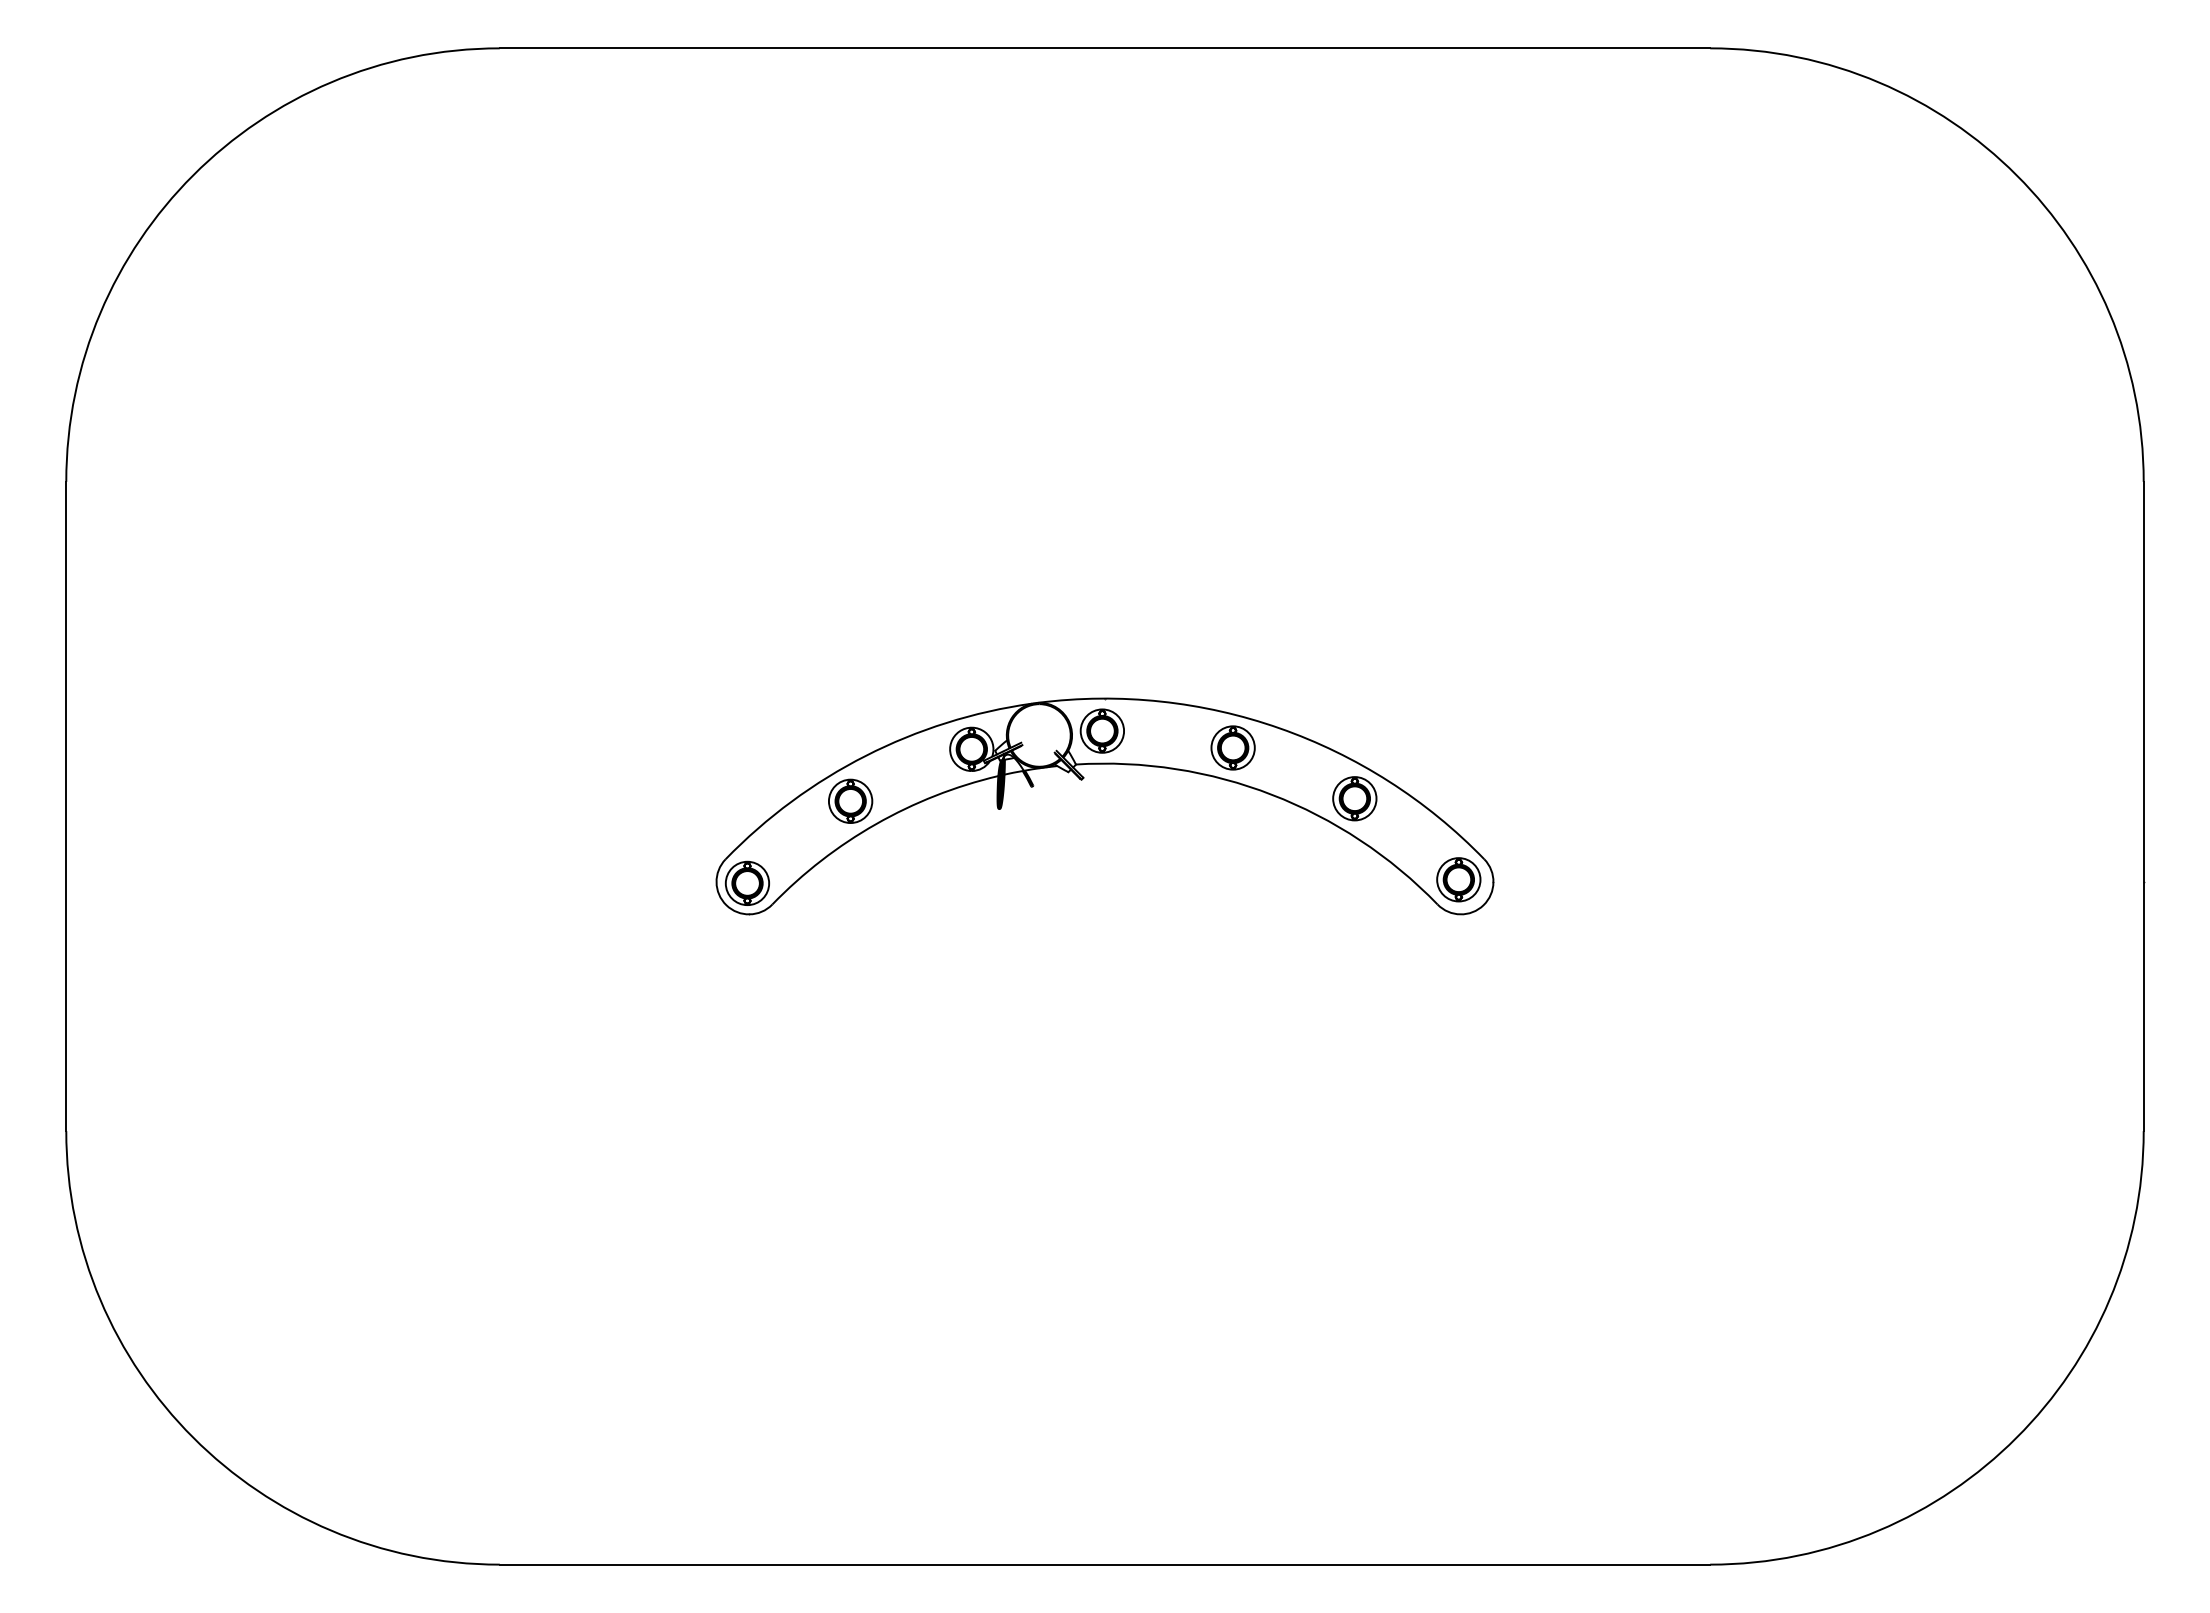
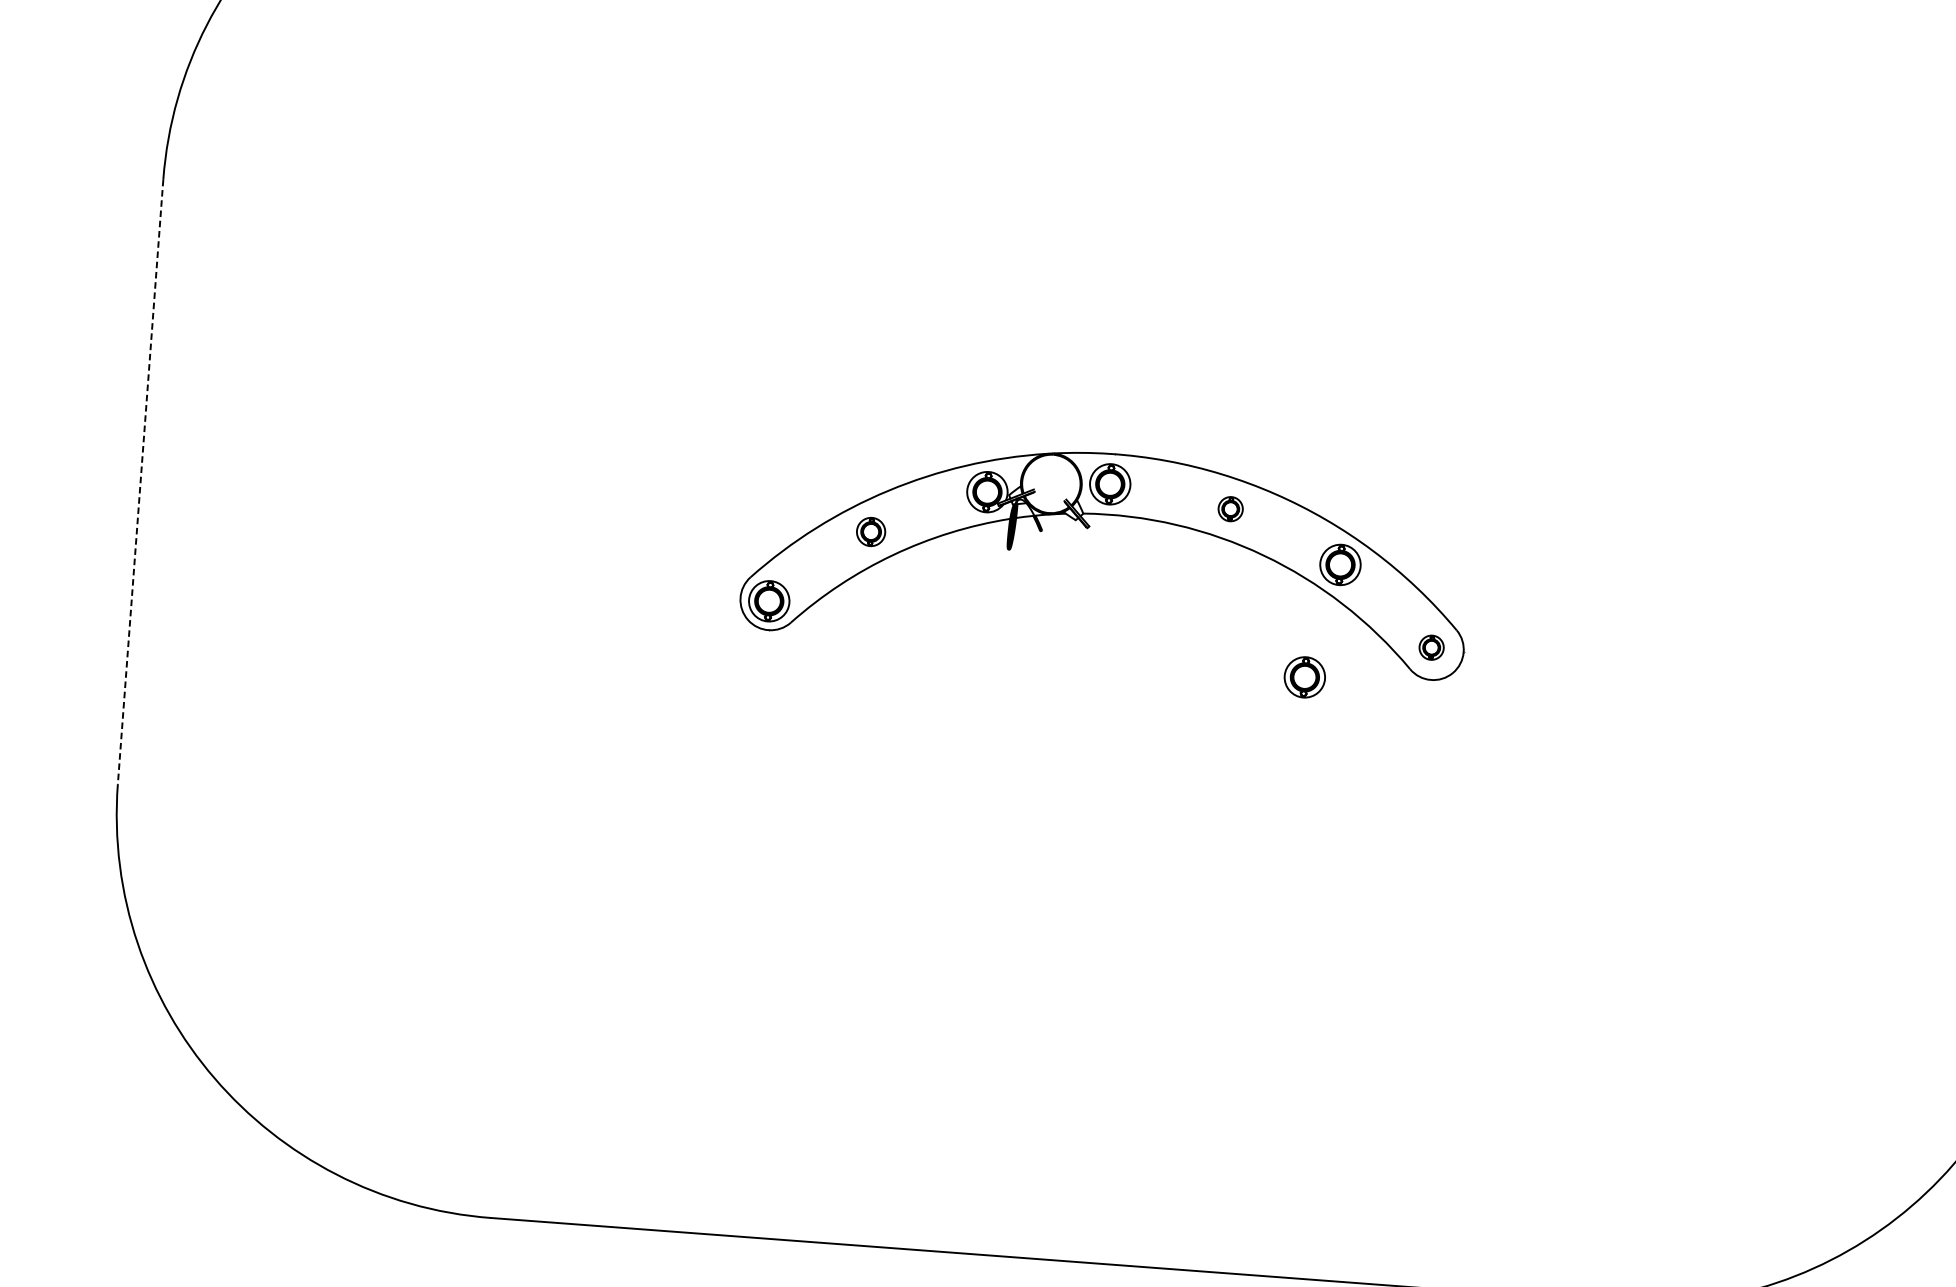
part: (1232, 747) -> (1230, 508), size x0.6
part: (850, 800) -> (870, 531), size x0.7
line: (66, 806) -> (140, 482), solid -> dashed
part: (1458, 879) -> (1431, 647), size x0.6
part: (1325, 921) -> (1304, 677), added

